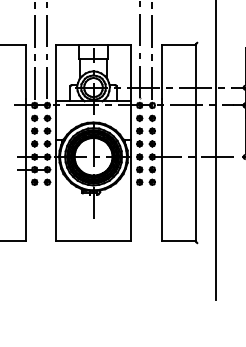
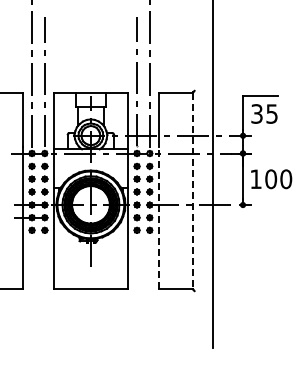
line: (196, 143) -> (193, 191), solid -> dashed
line: (161, 169) -> (158, 217), solid -> dashed

